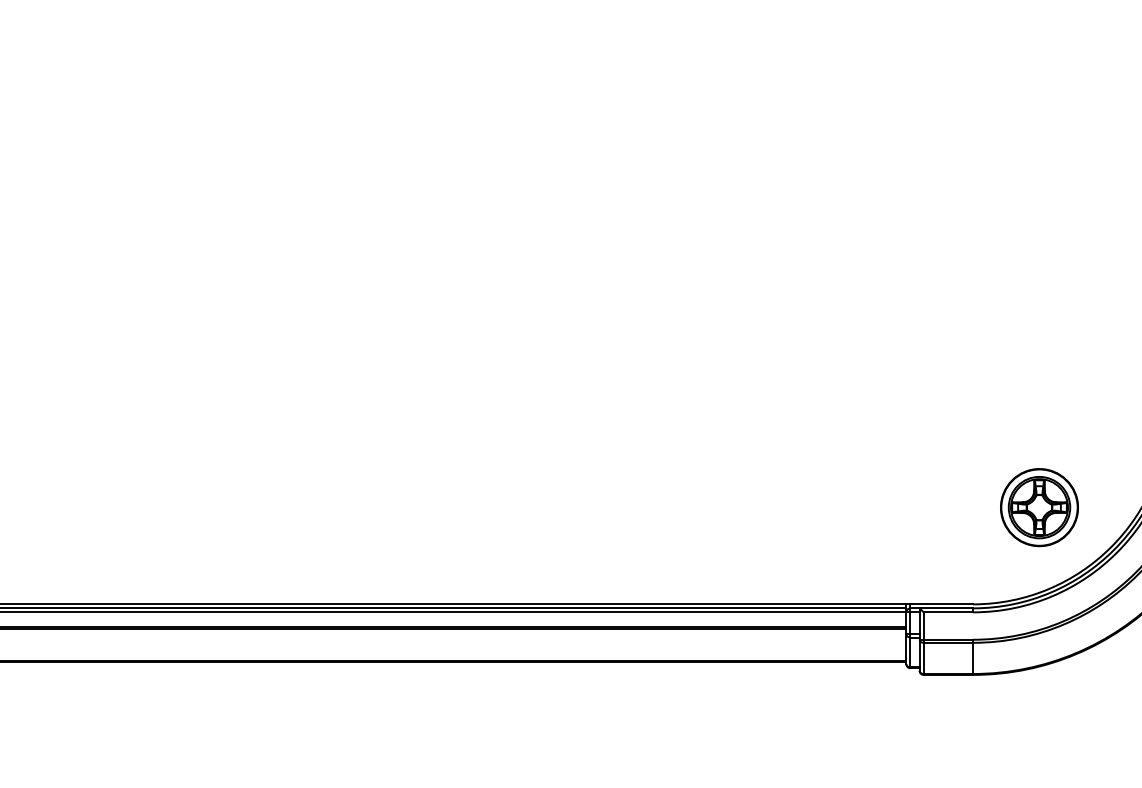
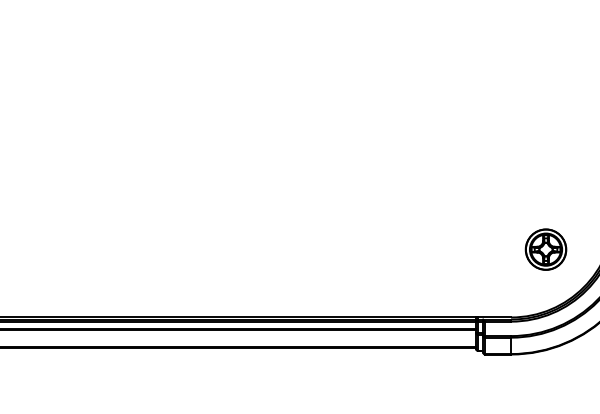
part: (1038, 507) -> (545, 249), moved

